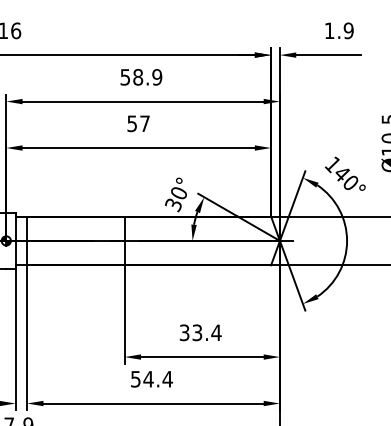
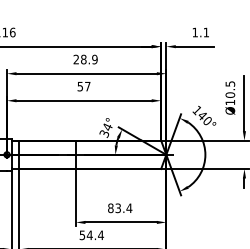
text: (348, 30) -> (206, 32), 1.9 -> 1.1
text: (123, 77) -> (75, 59), 58.9 -> 28.9
text: (178, 192) -> (107, 126), 30° -> 34°
text: (184, 333) -> (110, 208), 33.4 -> 83.4

